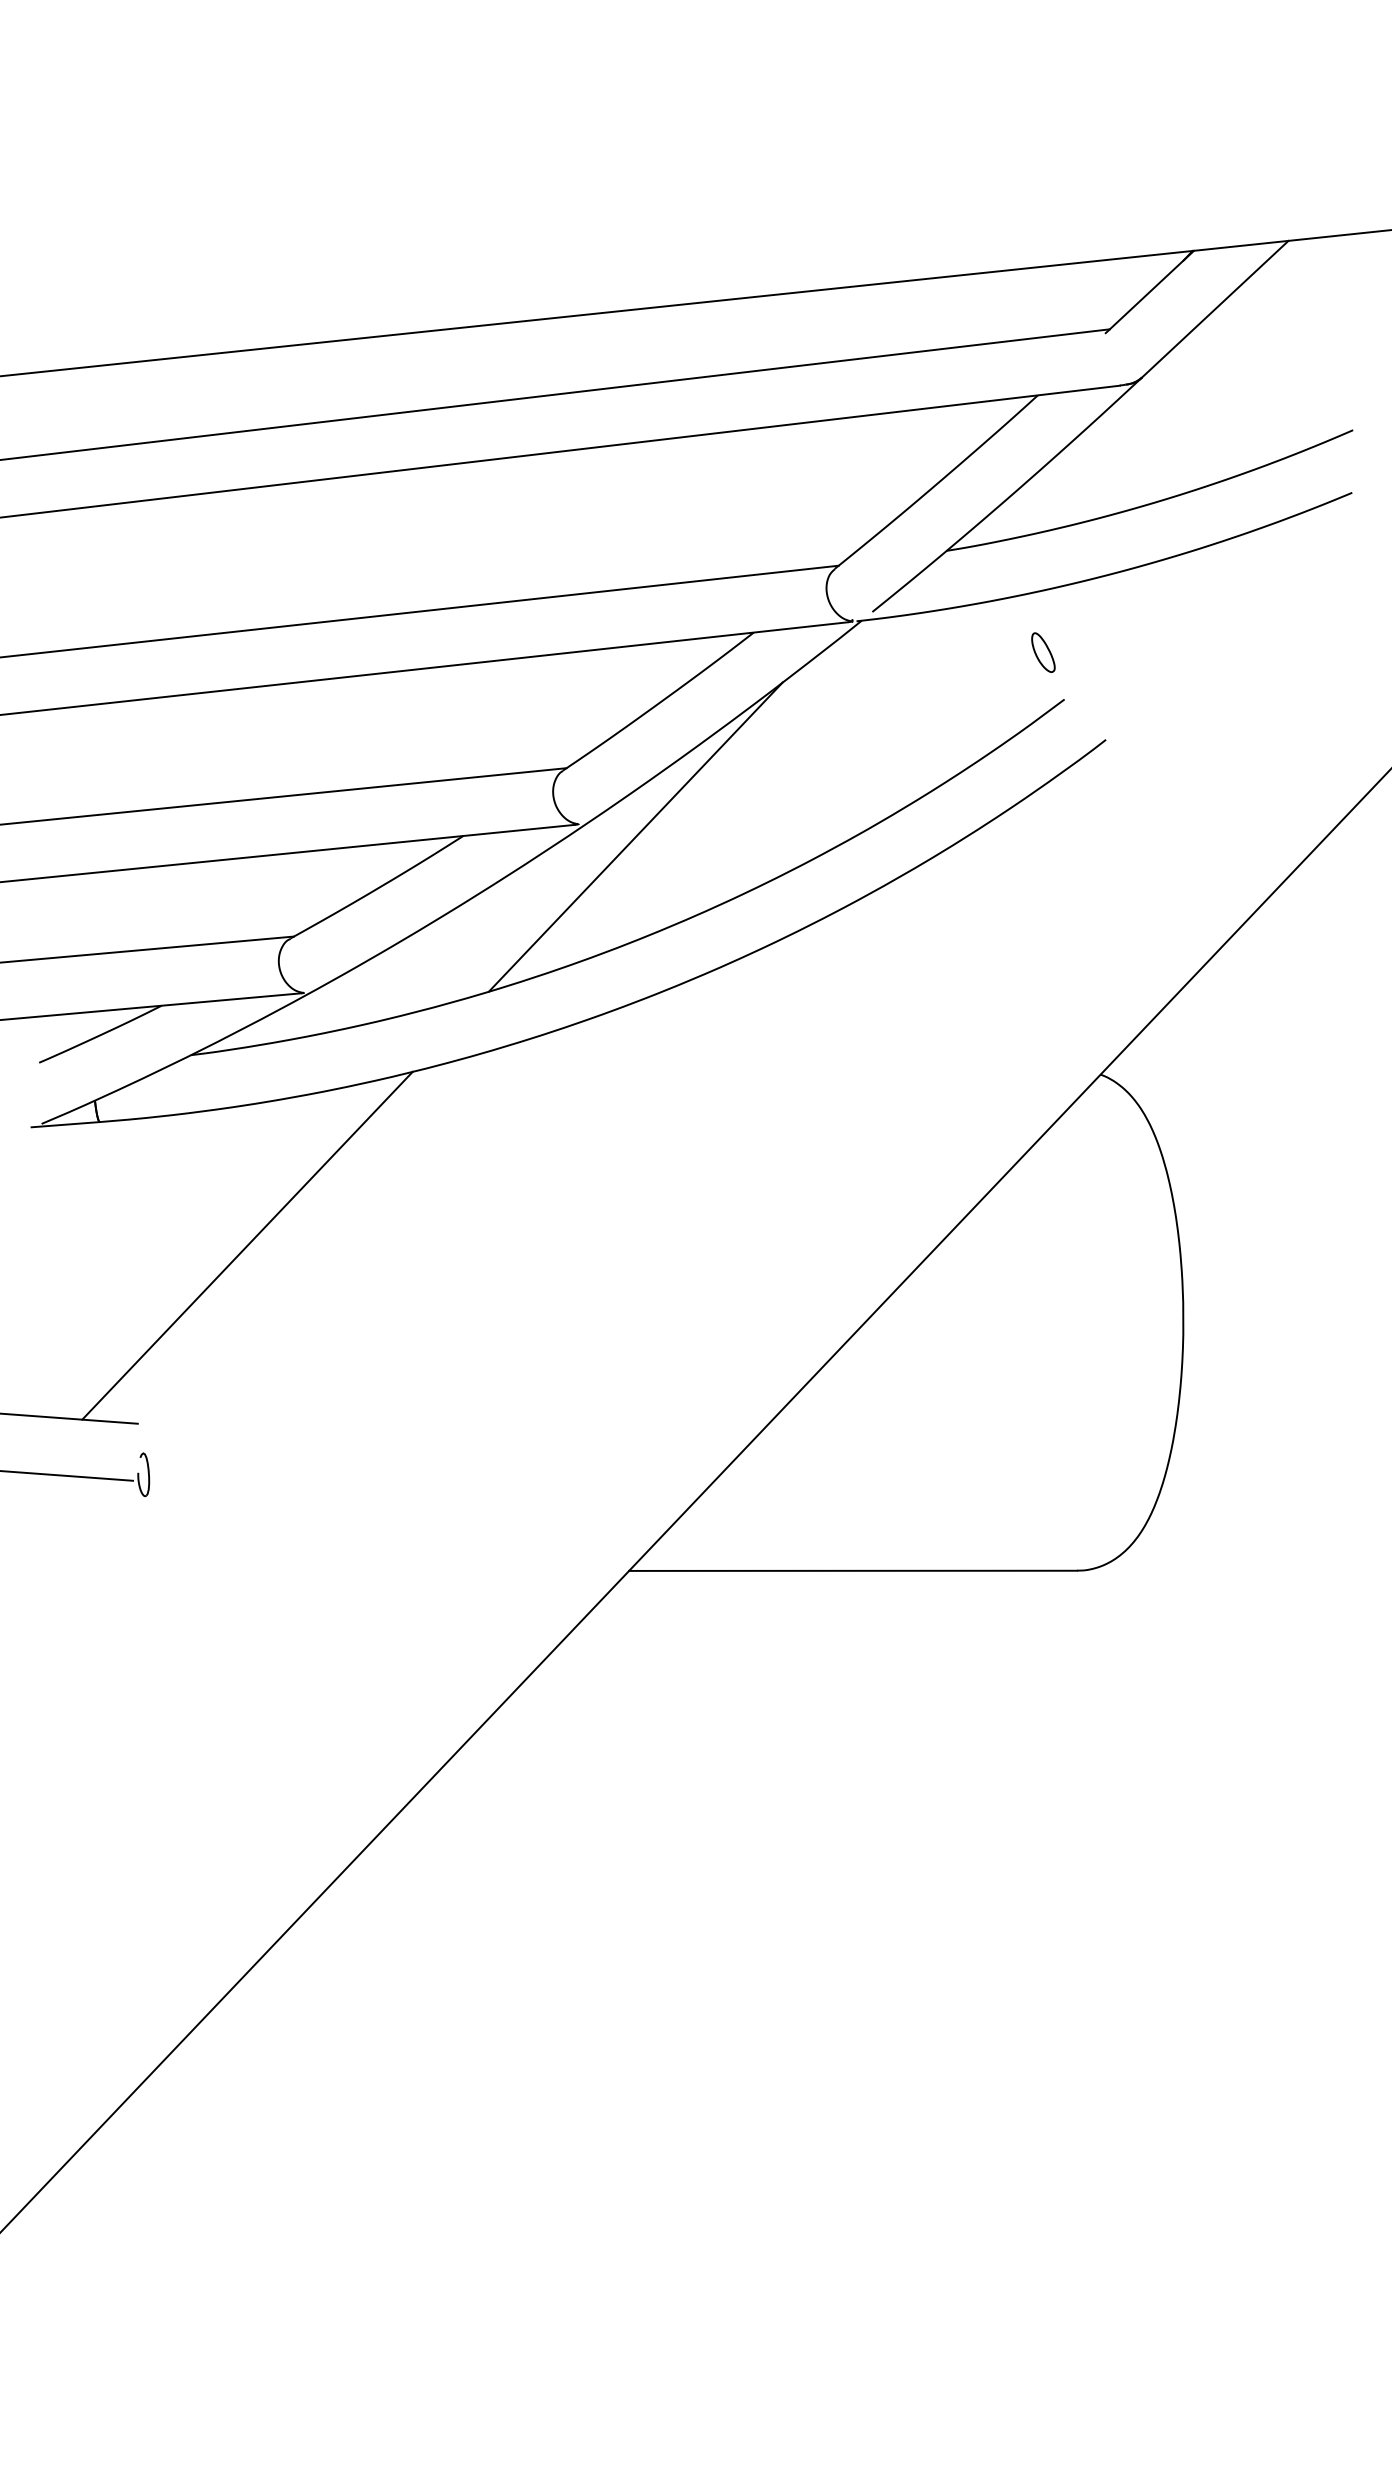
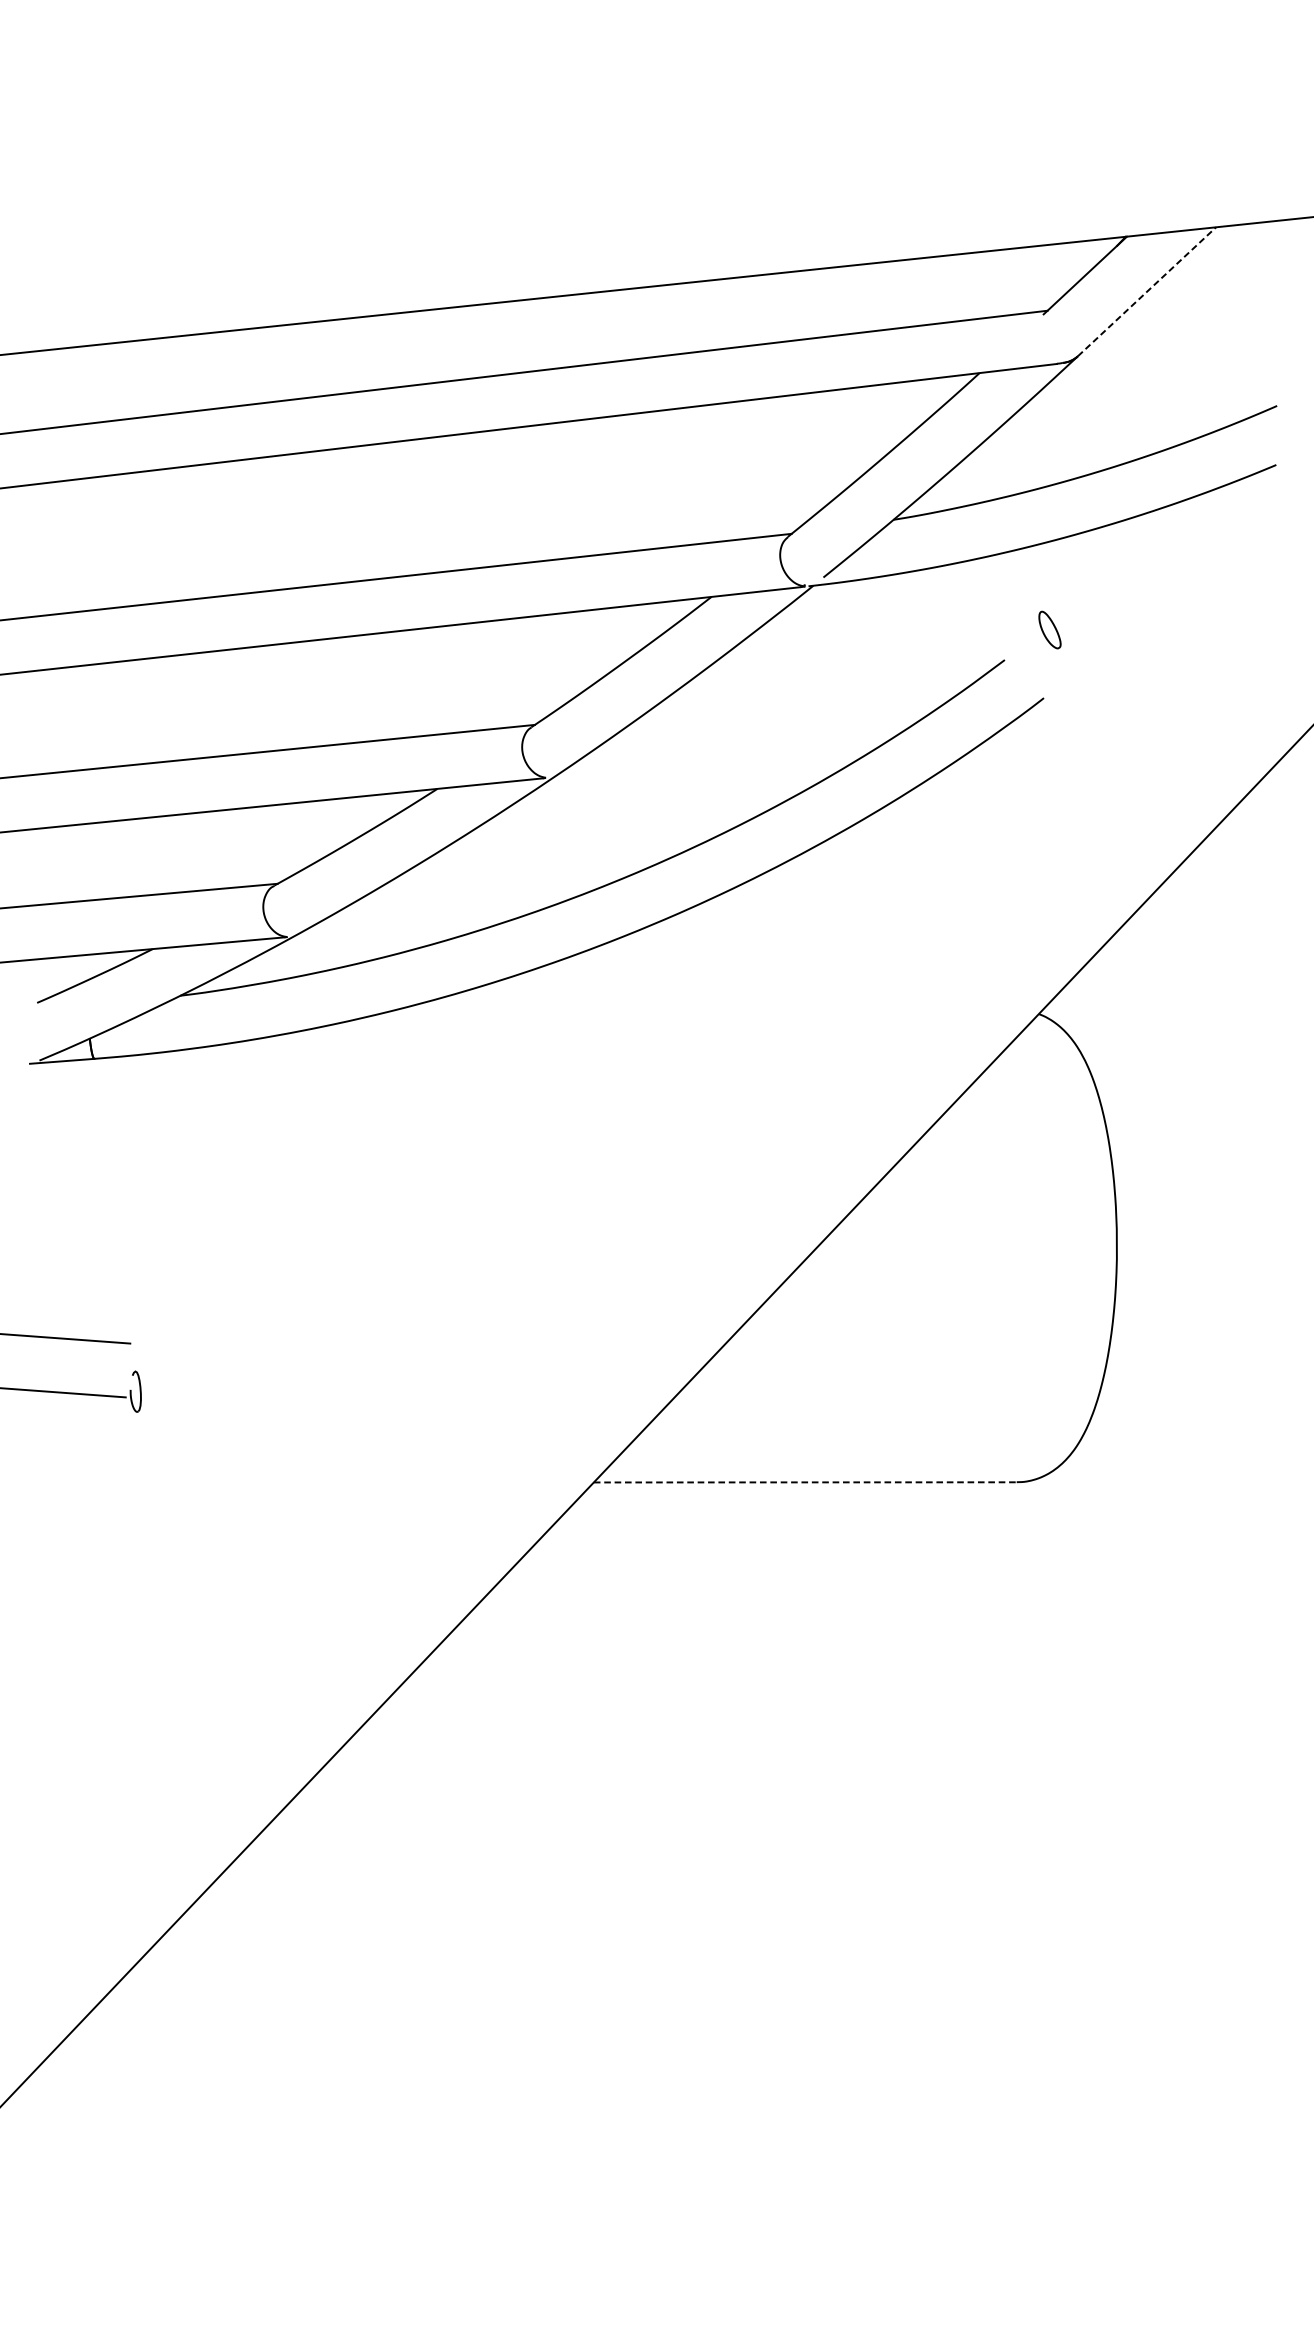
line: (1215, 308) -> (1147, 291), solid -> dashed
part: (1043, 652) -> (1050, 629), moved
line: (635, 836) -> (599, 789), removed
line: (247, 1245) -> (233, 1175), removed
line: (853, 1570) -> (805, 1482), solid -> dashed

